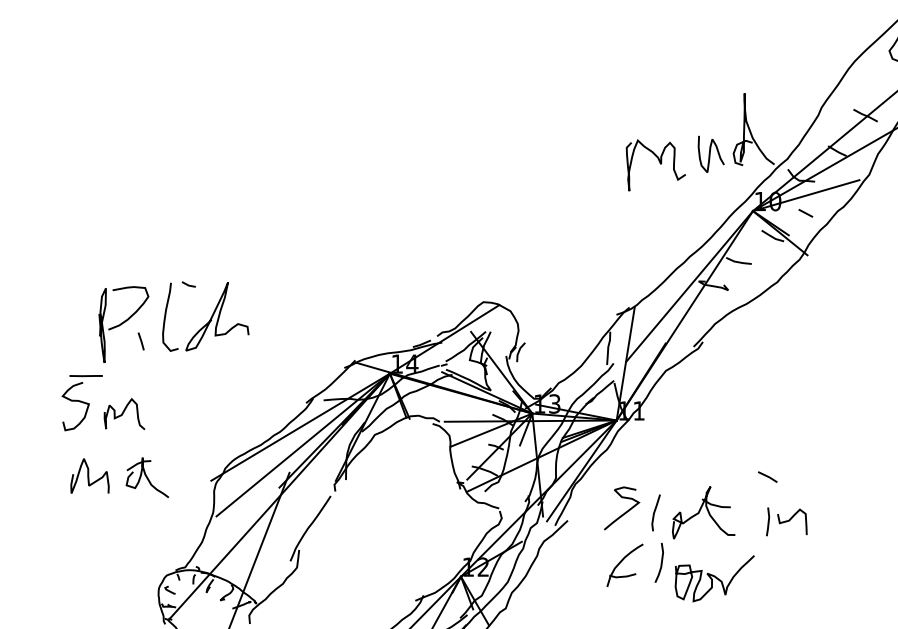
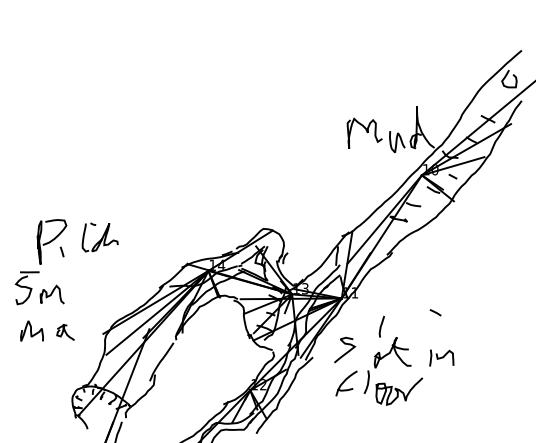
curve: (658, 163) -> (366, 132), moved
part: (206, 316) -> (100, 237), size x0.7
line: (767, 476) -> (435, 312), moved
part: (146, 478) -> (65, 332), size x0.7
line: (655, 512) -> (381, 326), moved

